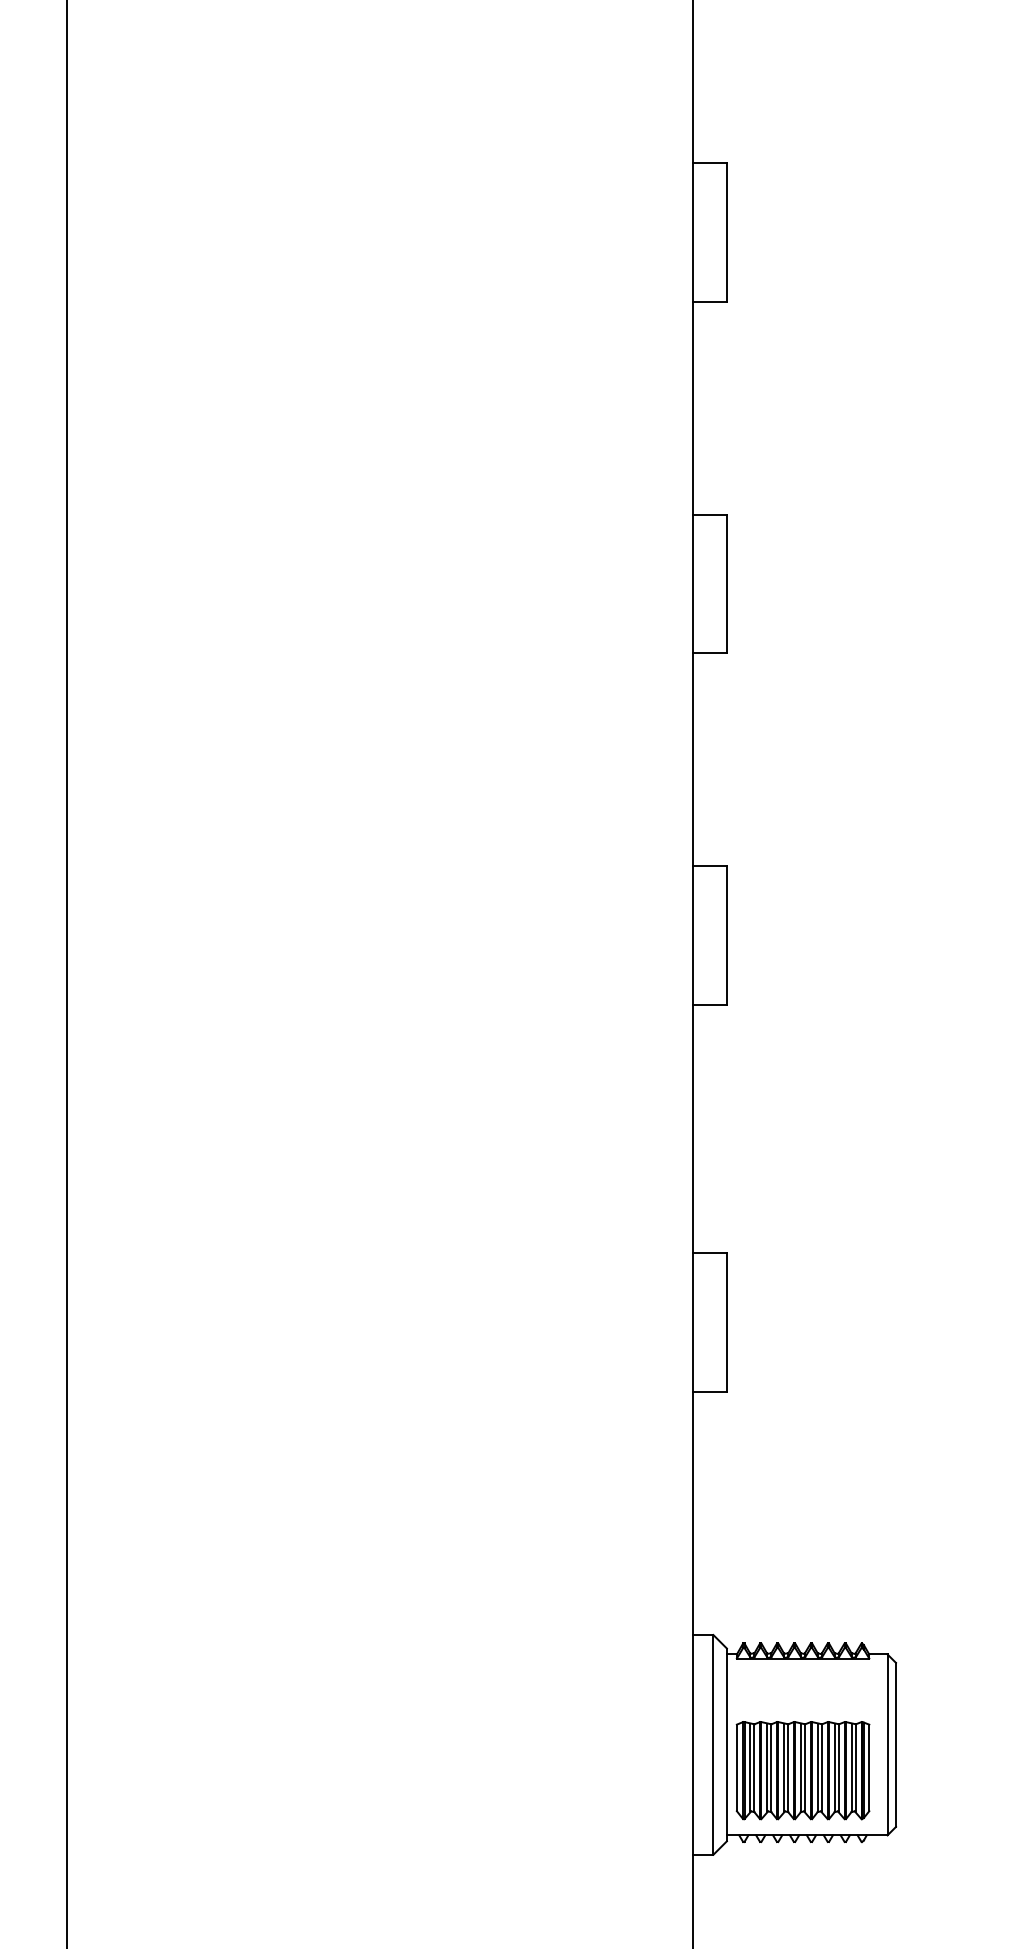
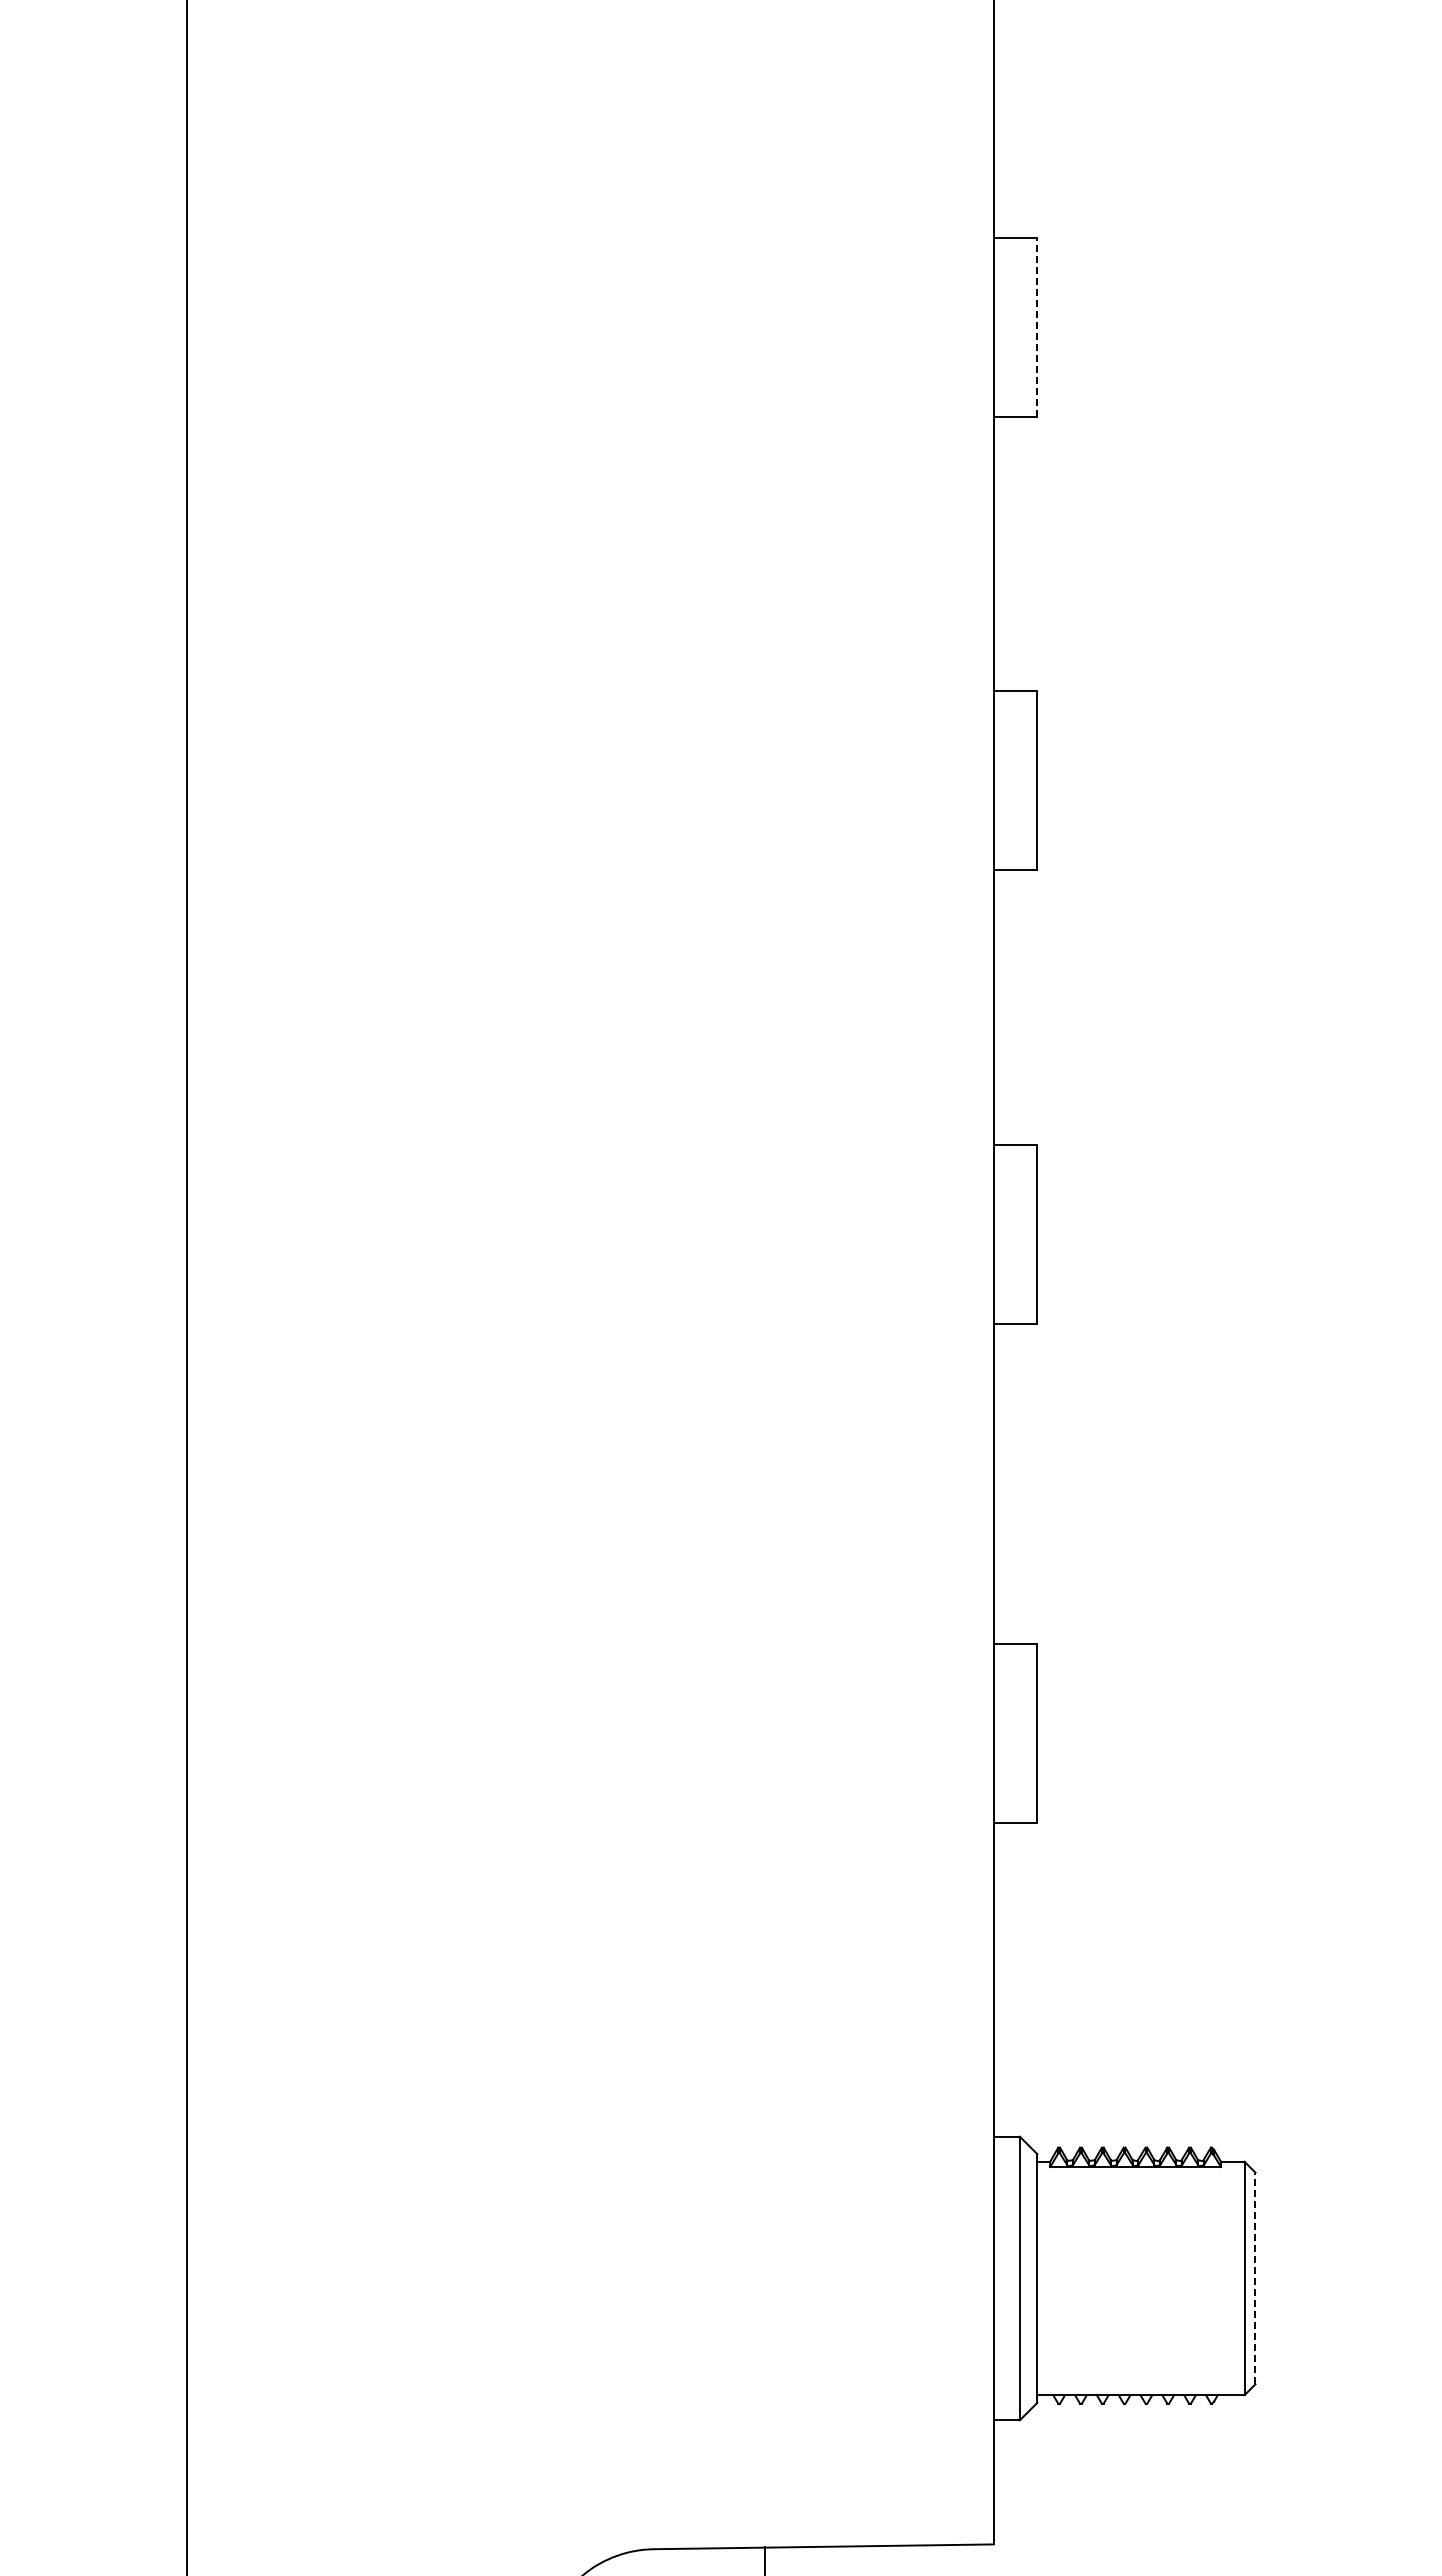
line: (727, 231) -> (1037, 326), solid -> dashed
line: (896, 1744) -> (1255, 2278), solid -> dashed
part: (803, 1770) -> (1135, 2311), removed

